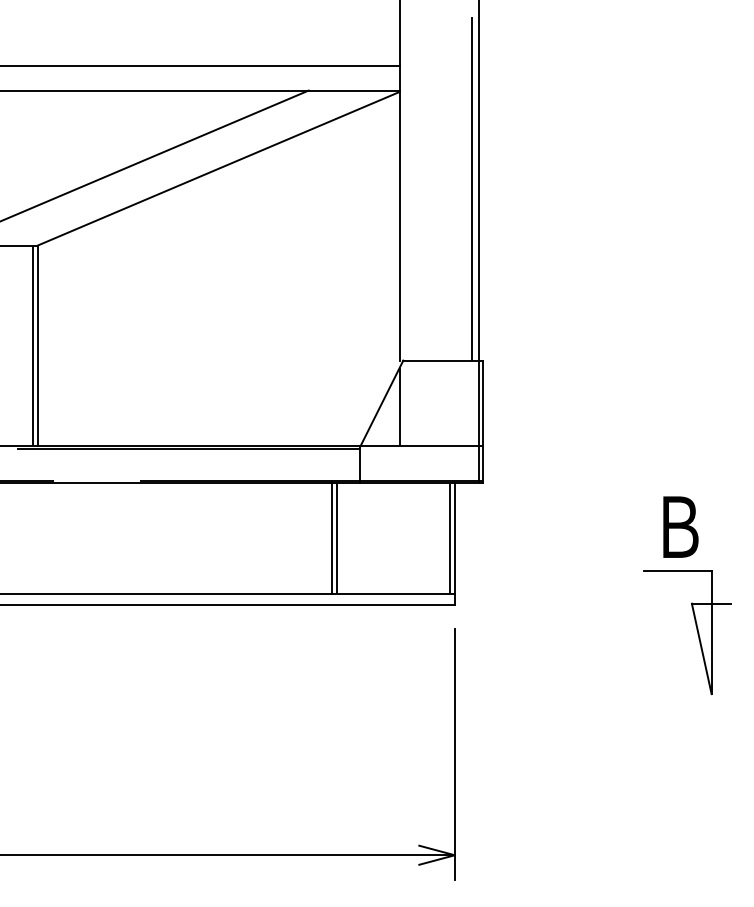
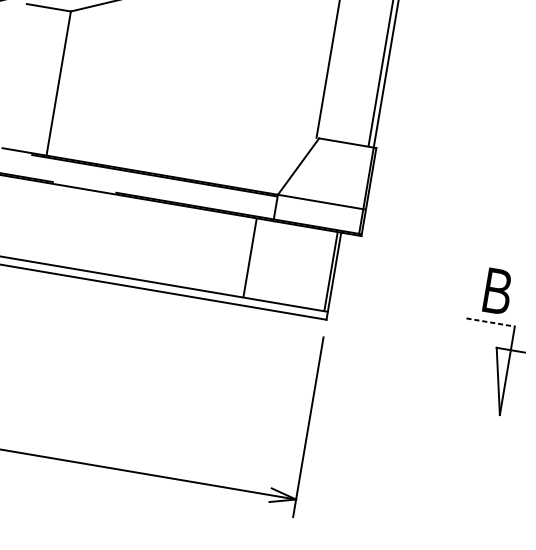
line: (32, 345) -> (54, 82), removed
line: (399, 406) -> (310, 170), removed
line: (332, 538) -> (246, 257), removed
line: (677, 570) -> (490, 322), solid -> dashed

